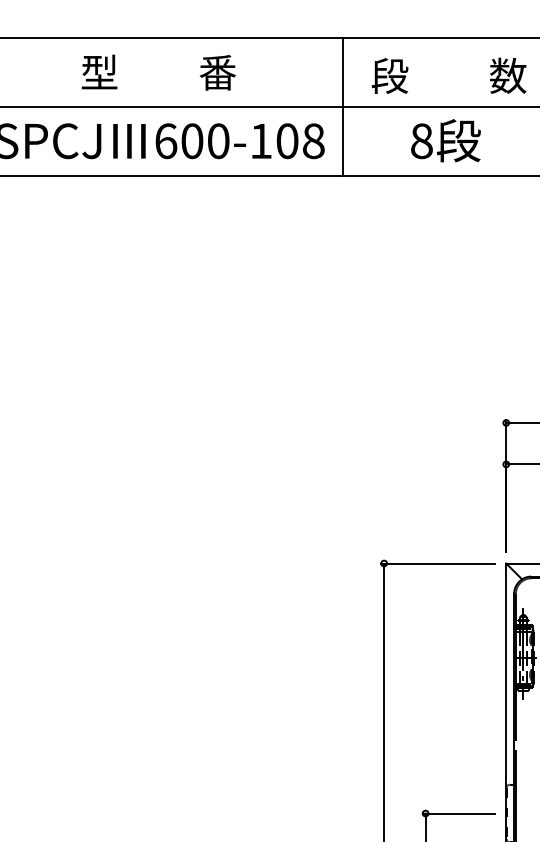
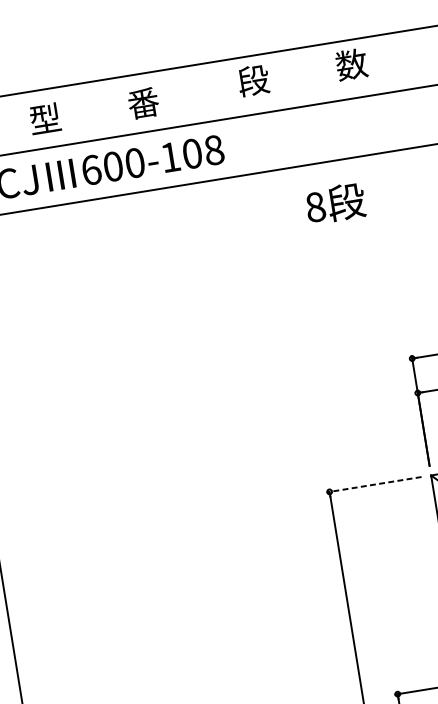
text: (158, 72) -> (94, 111), moved
text: (448, 75) -> (302, 72), moved
line: (343, 106) -> (234, 117), removed
text: (445, 140) -> (335, 203), moved
line: (437, 563) -> (373, 484), solid -> dashed

